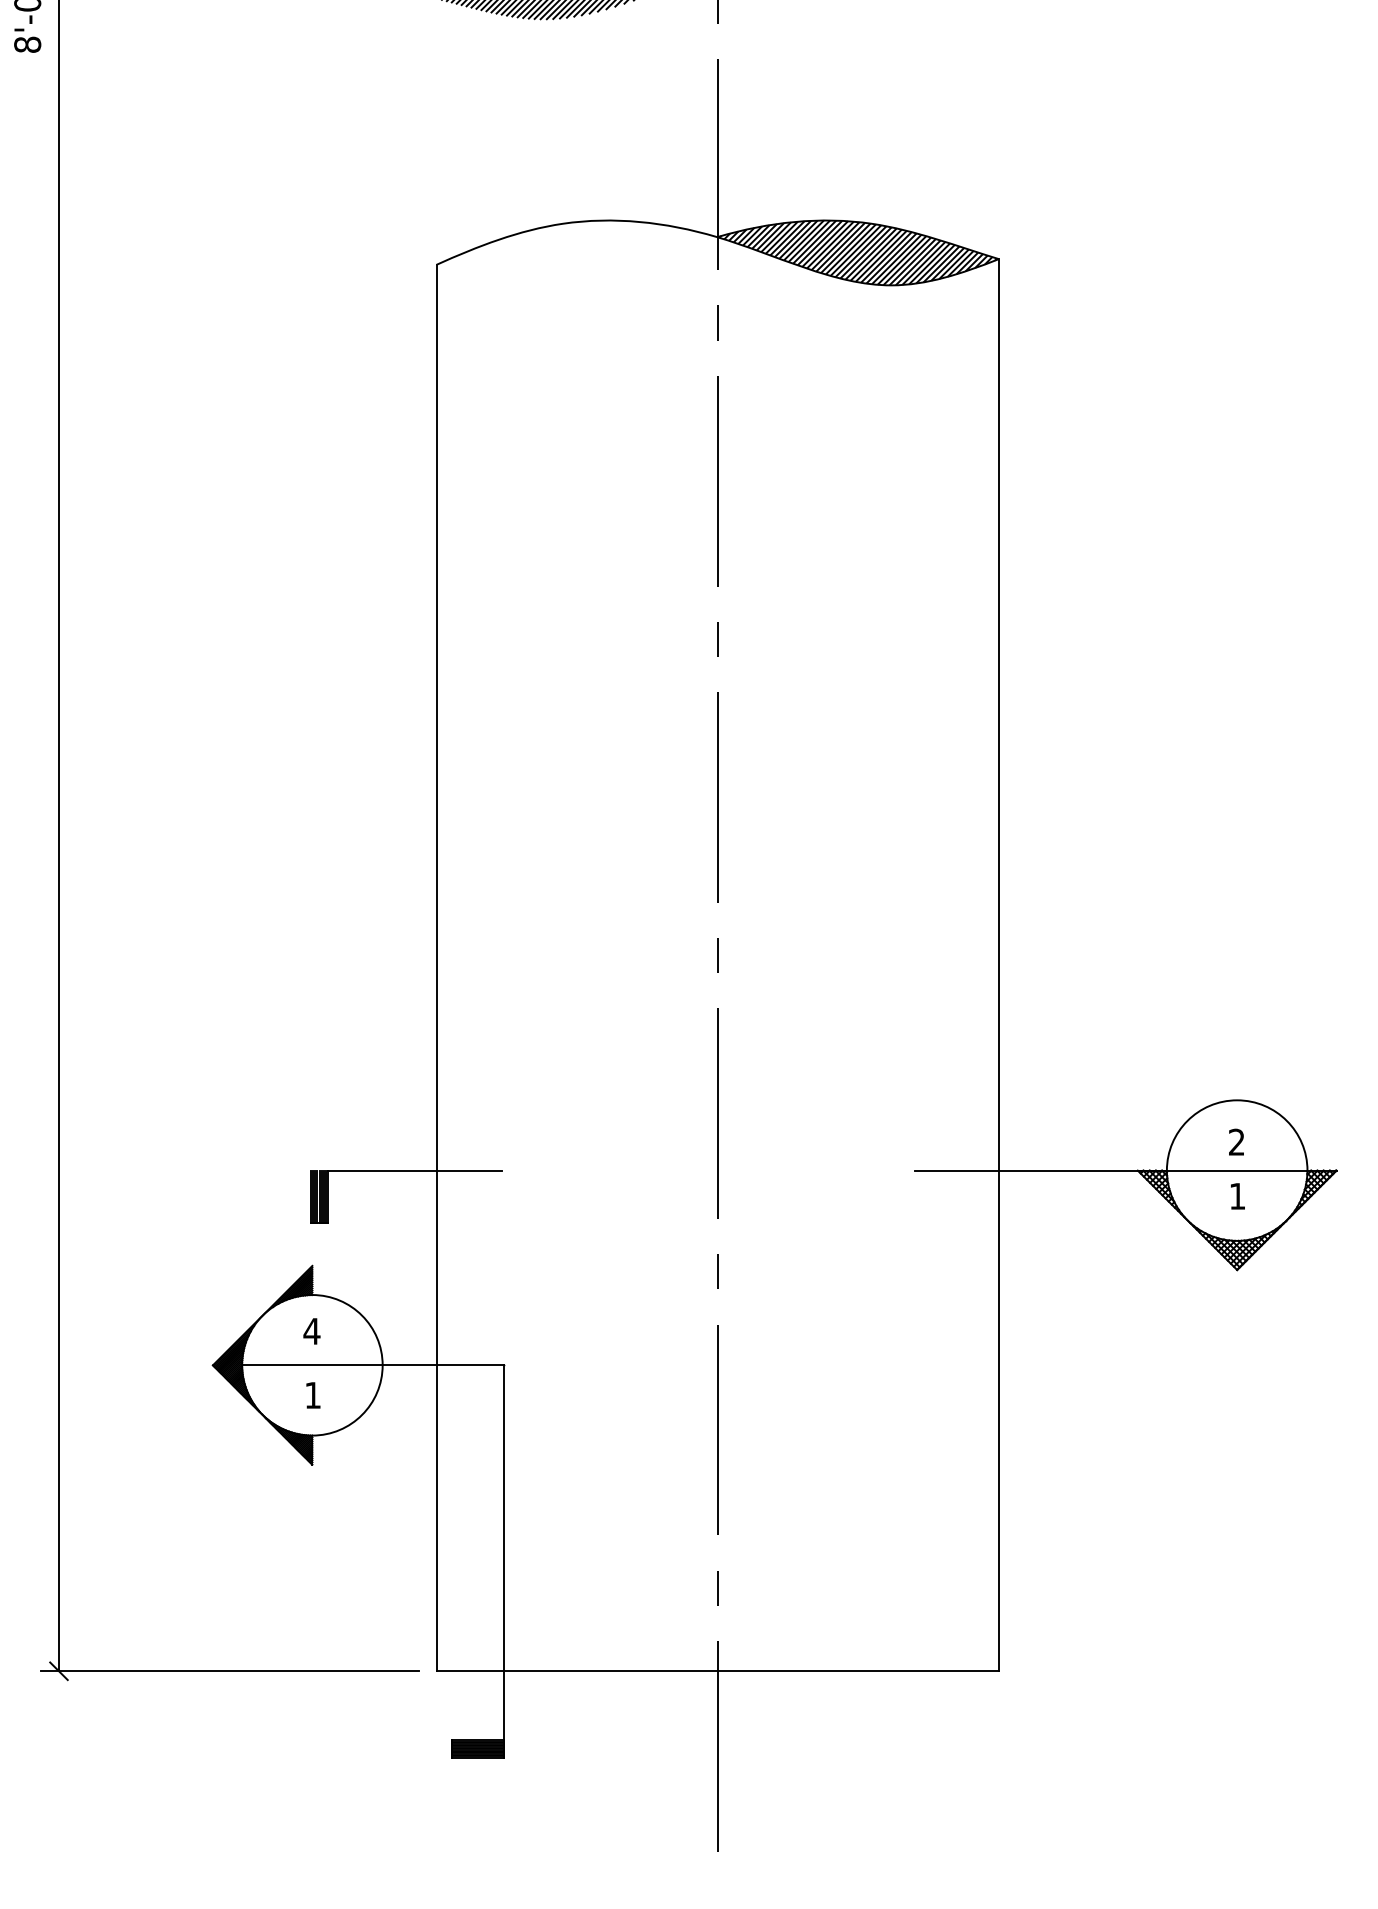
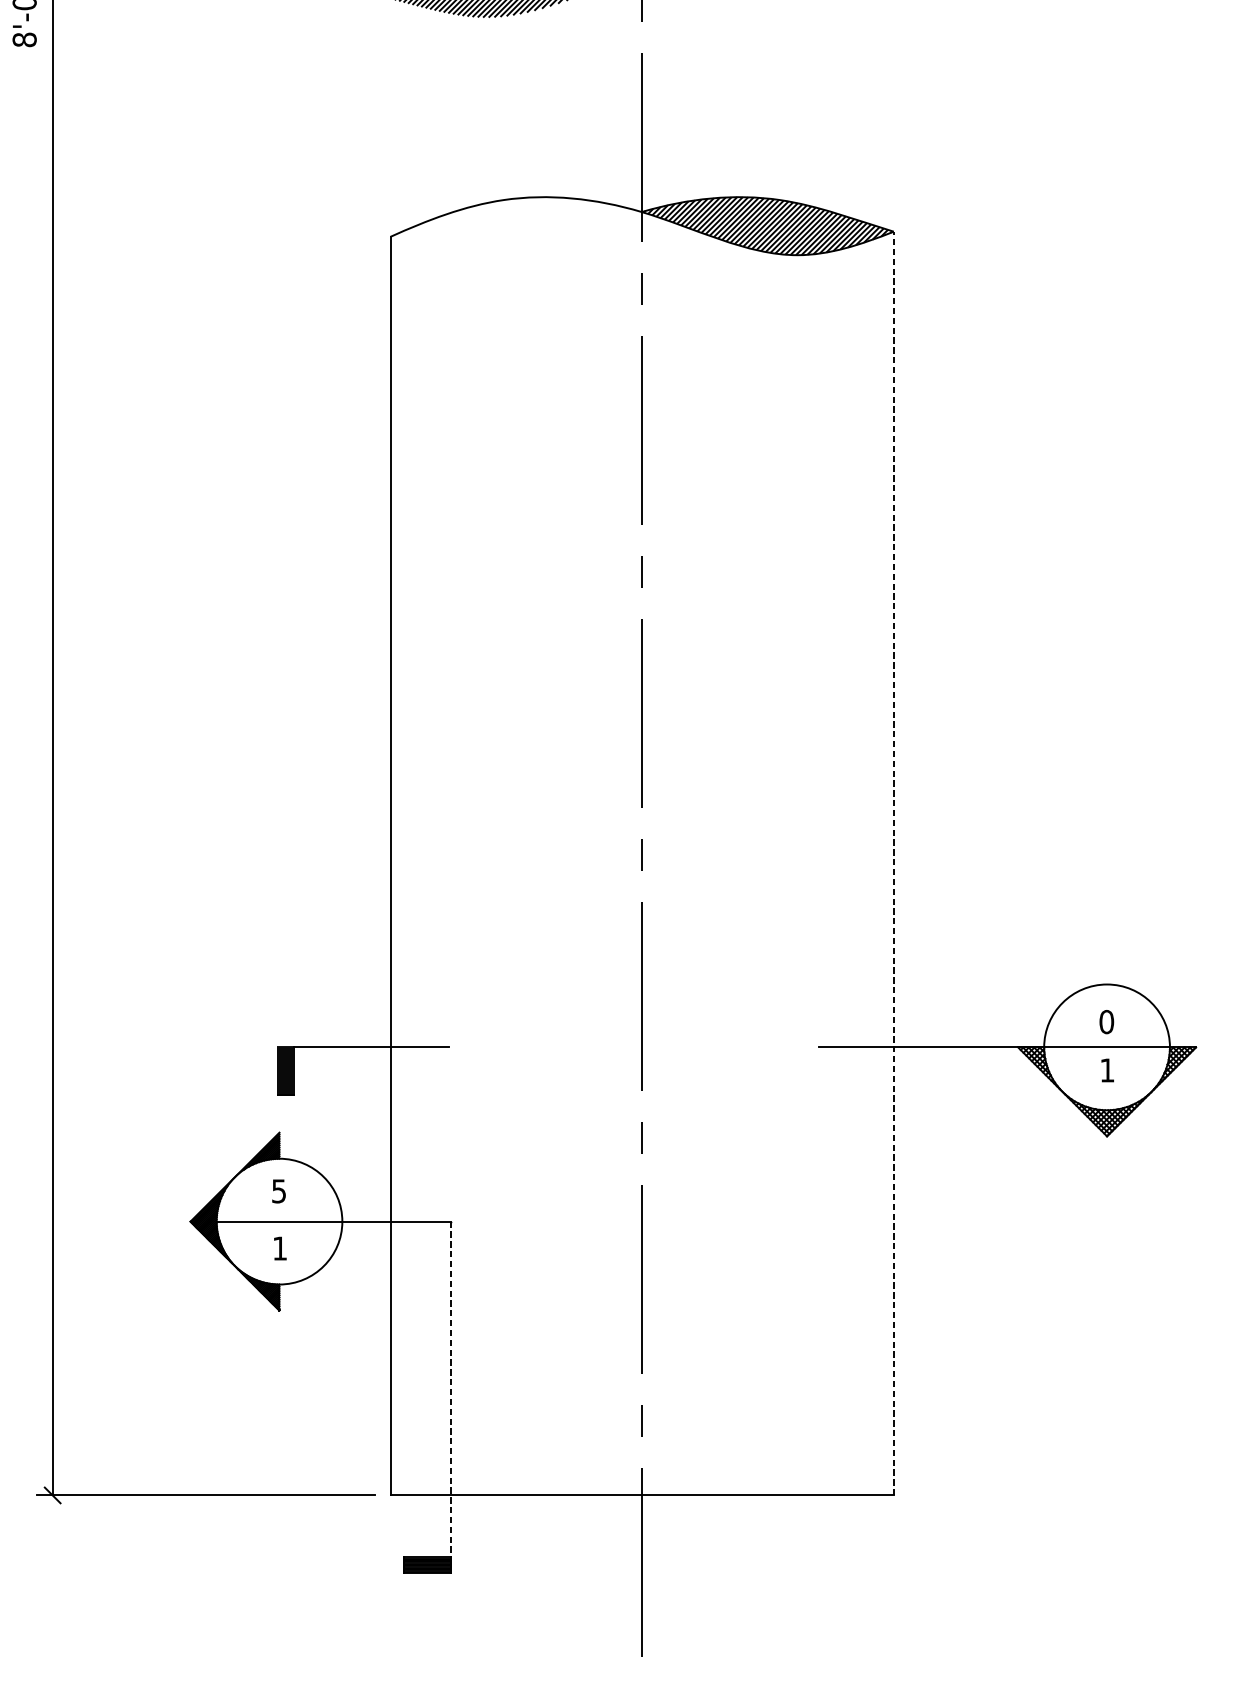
line: (998, 964) -> (893, 862), solid -> dashed
text: (1236, 1141) -> (1106, 1021), 2 -> 0
text: (311, 1331) -> (278, 1191), 4 -> 5
line: (504, 1554) -> (451, 1390), solid -> dashed

